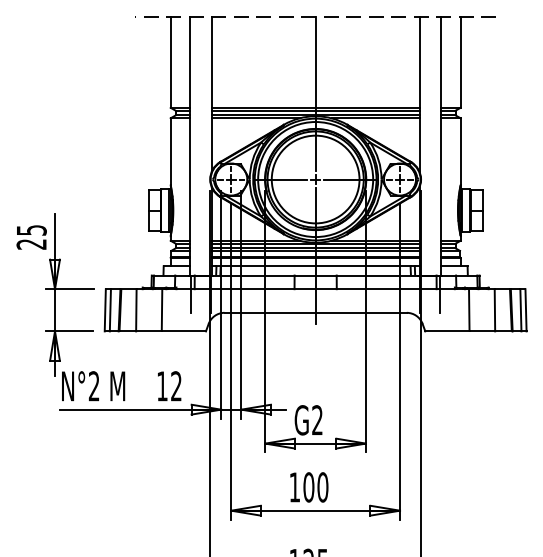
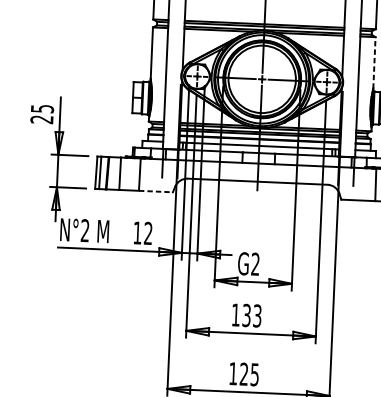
line: (460, 151) -> (374, 62), solid -> dashed
line: (184, 331) -> (156, 191), solid -> dashed
text: (315, 487) -> (251, 315), 100 -> 133

